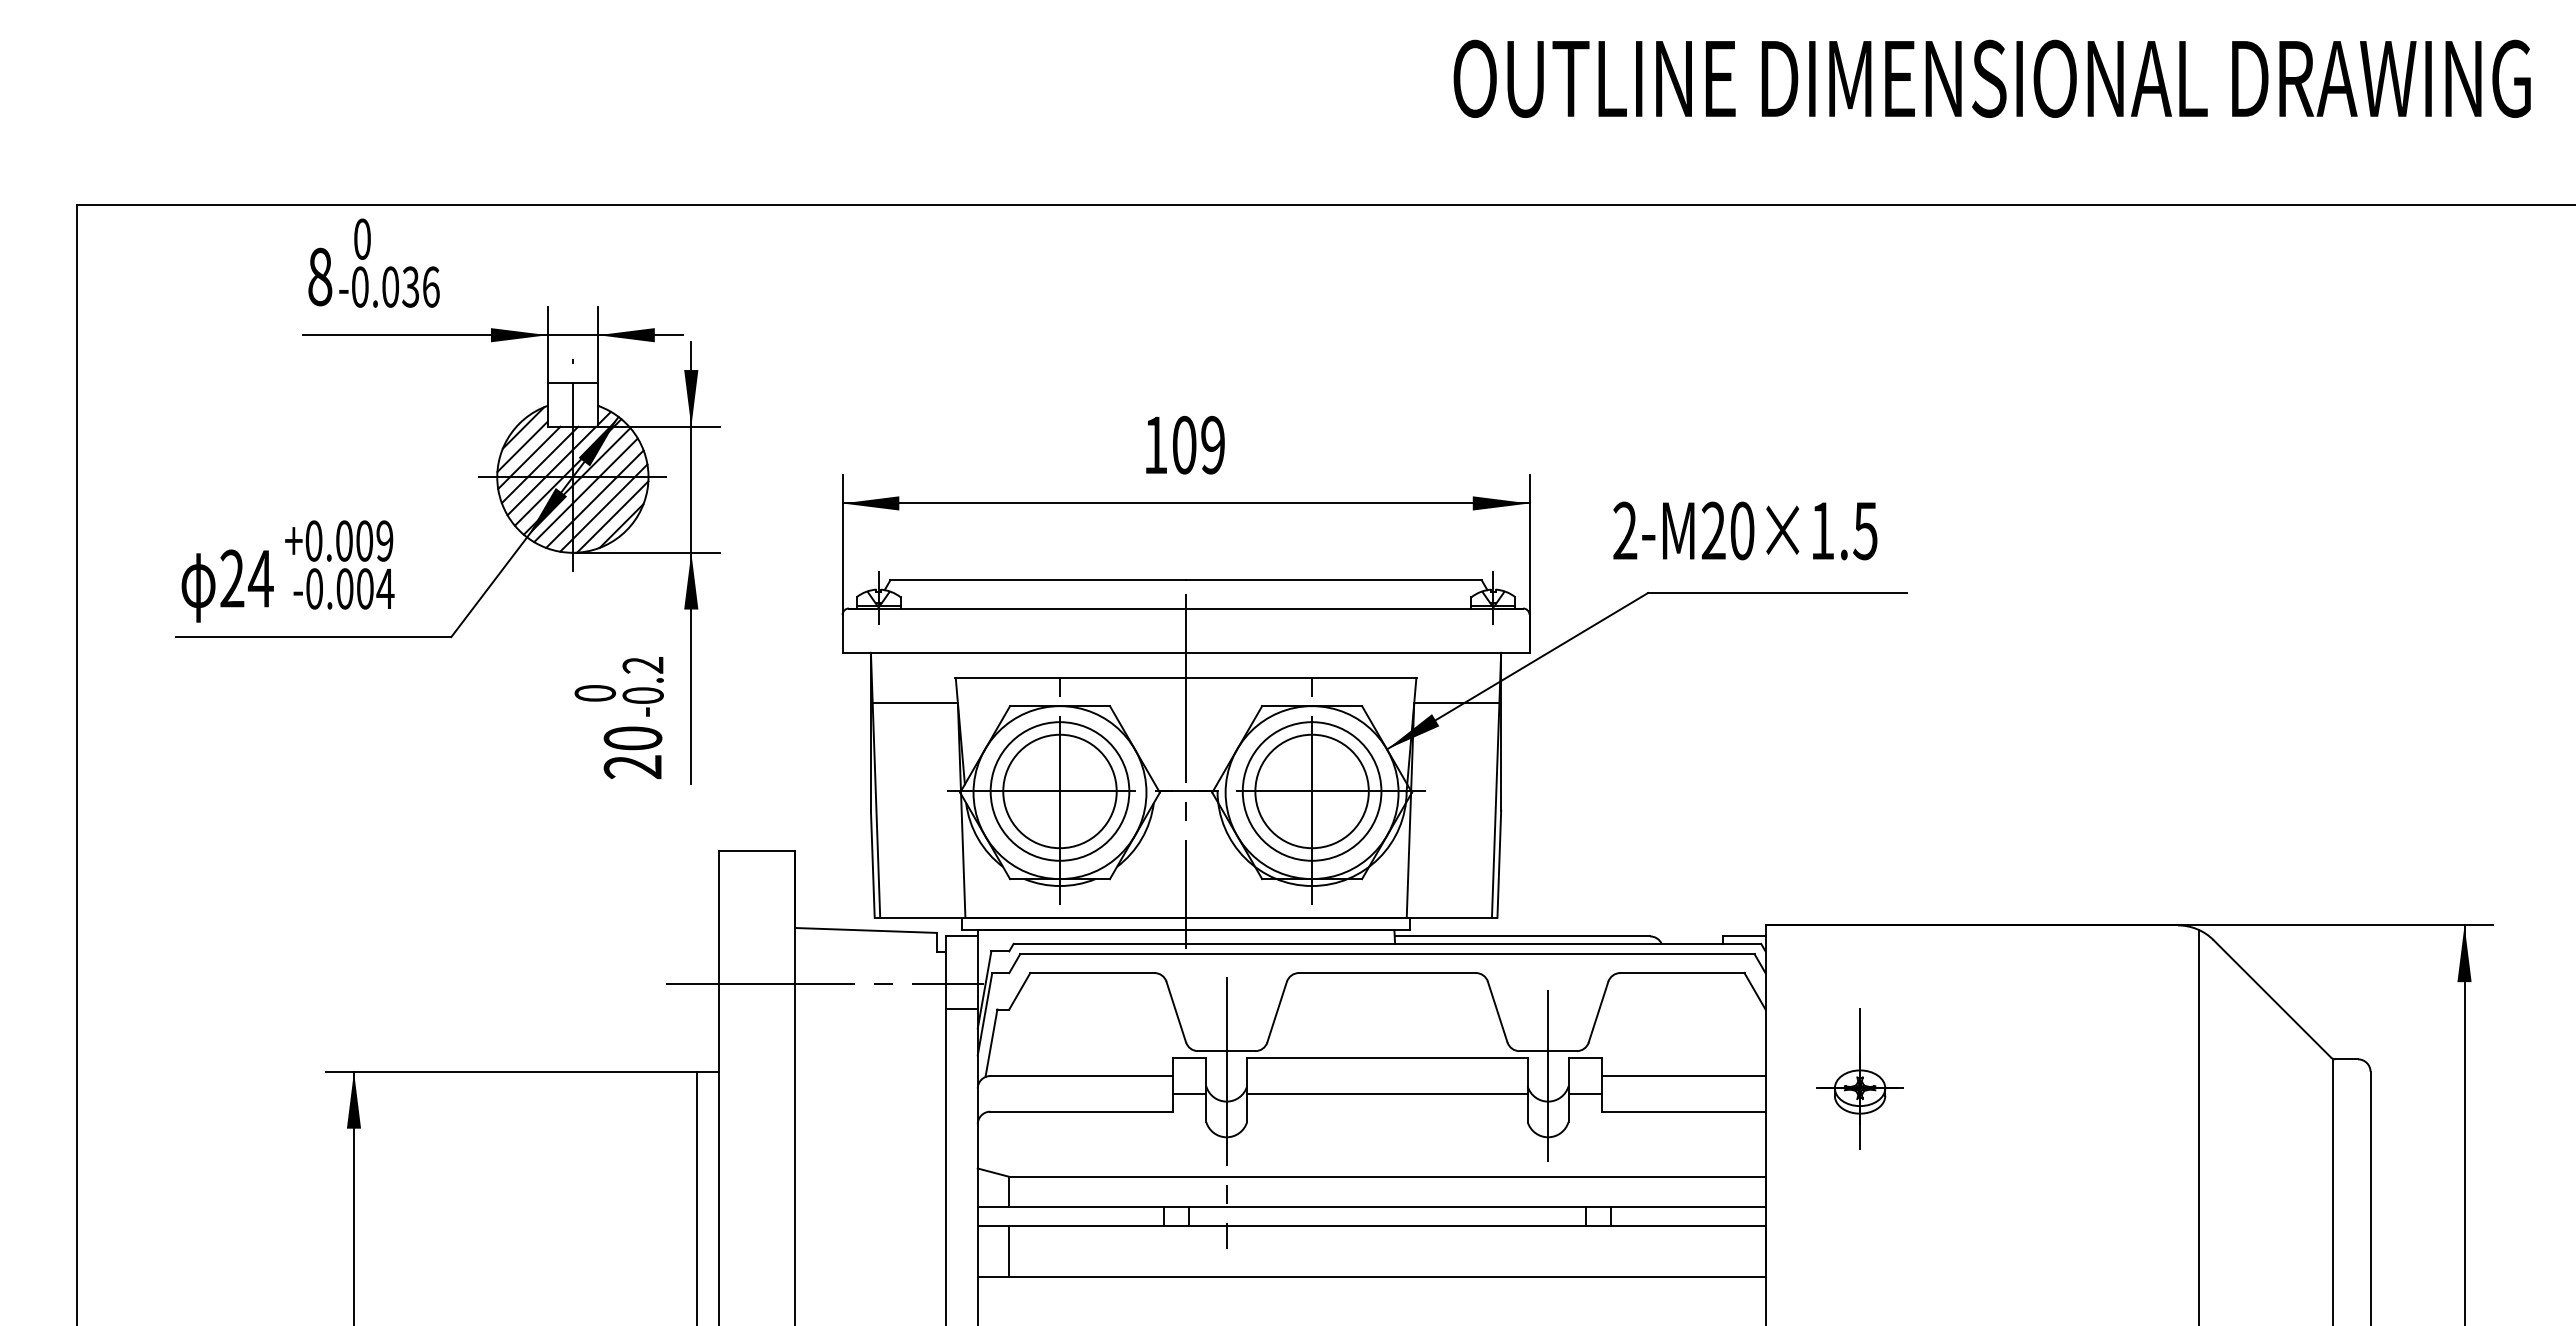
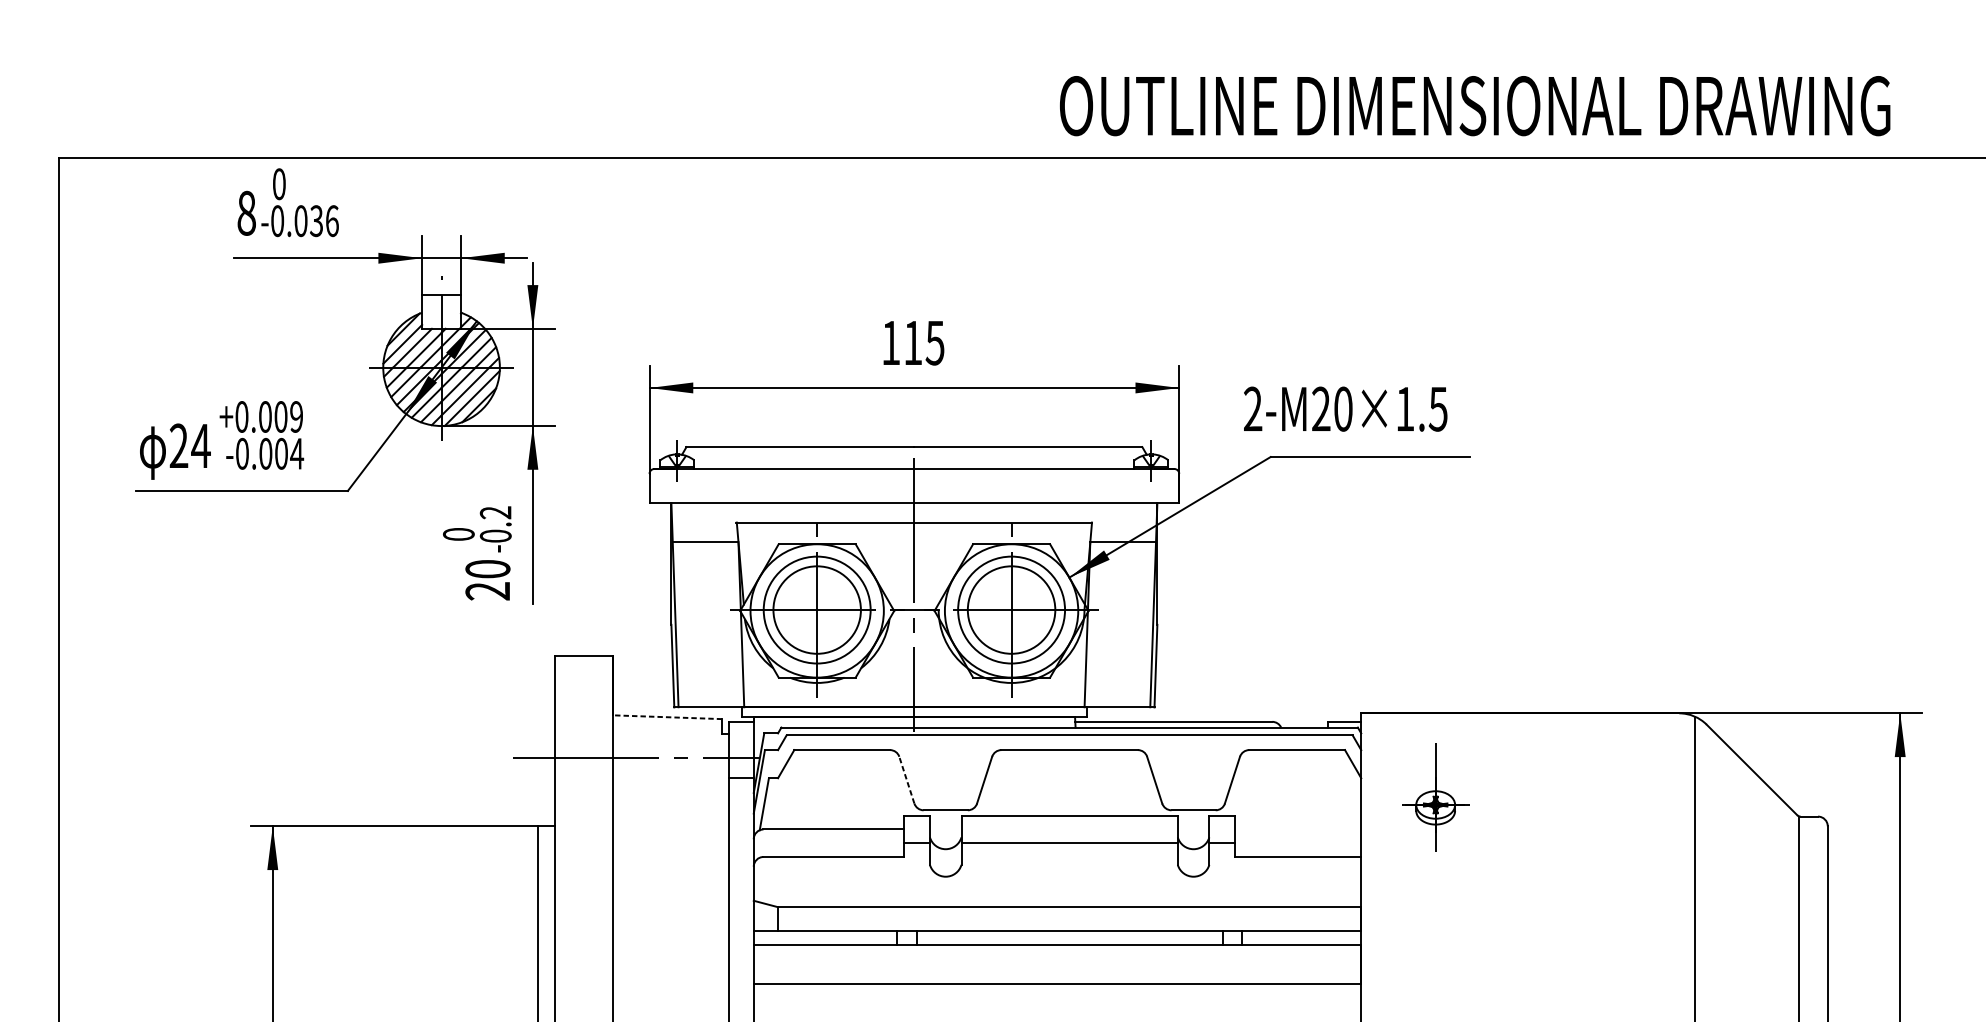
text: (1991, 78) -> (1474, 105), moved
text: (1198, 444) -> (923, 342), 109 -> 115
line: (865, 930) -> (667, 717), solid -> dashed
line: (1176, 1012) -> (907, 780), solid -> dashed
line: (1548, 1075) -> (1193, 829), removed
line: (1683, 1076) -> (1297, 829), removed
part: (1859, 1078) -> (1435, 797), moved
line: (1226, 1113) -> (945, 858), removed
line: (1009, 1251) -> (778, 964), removed

